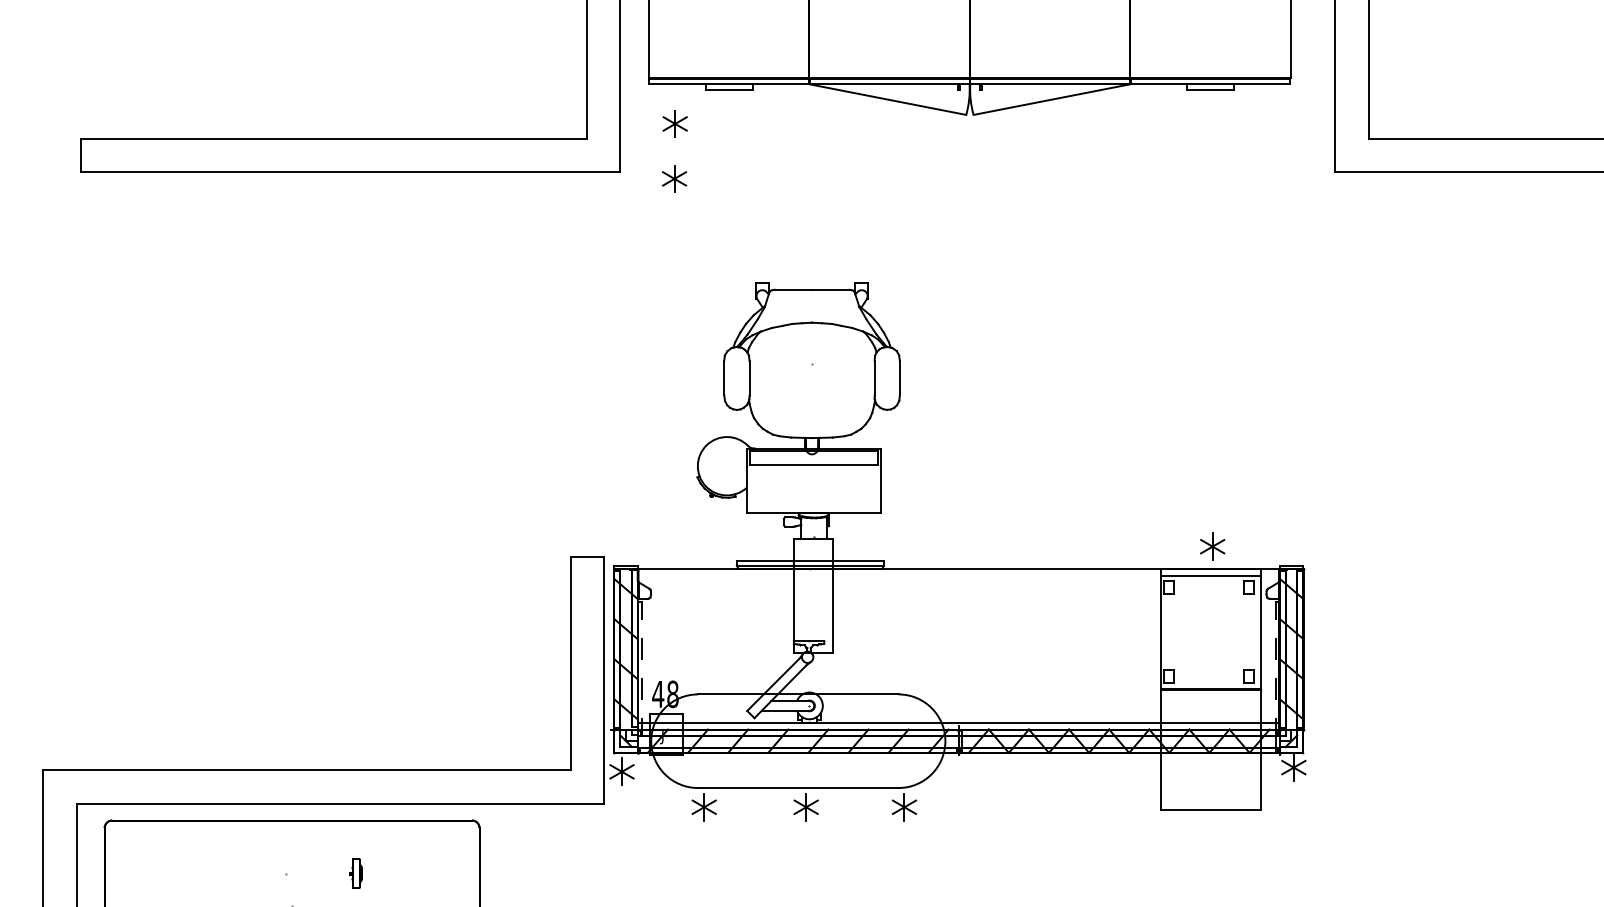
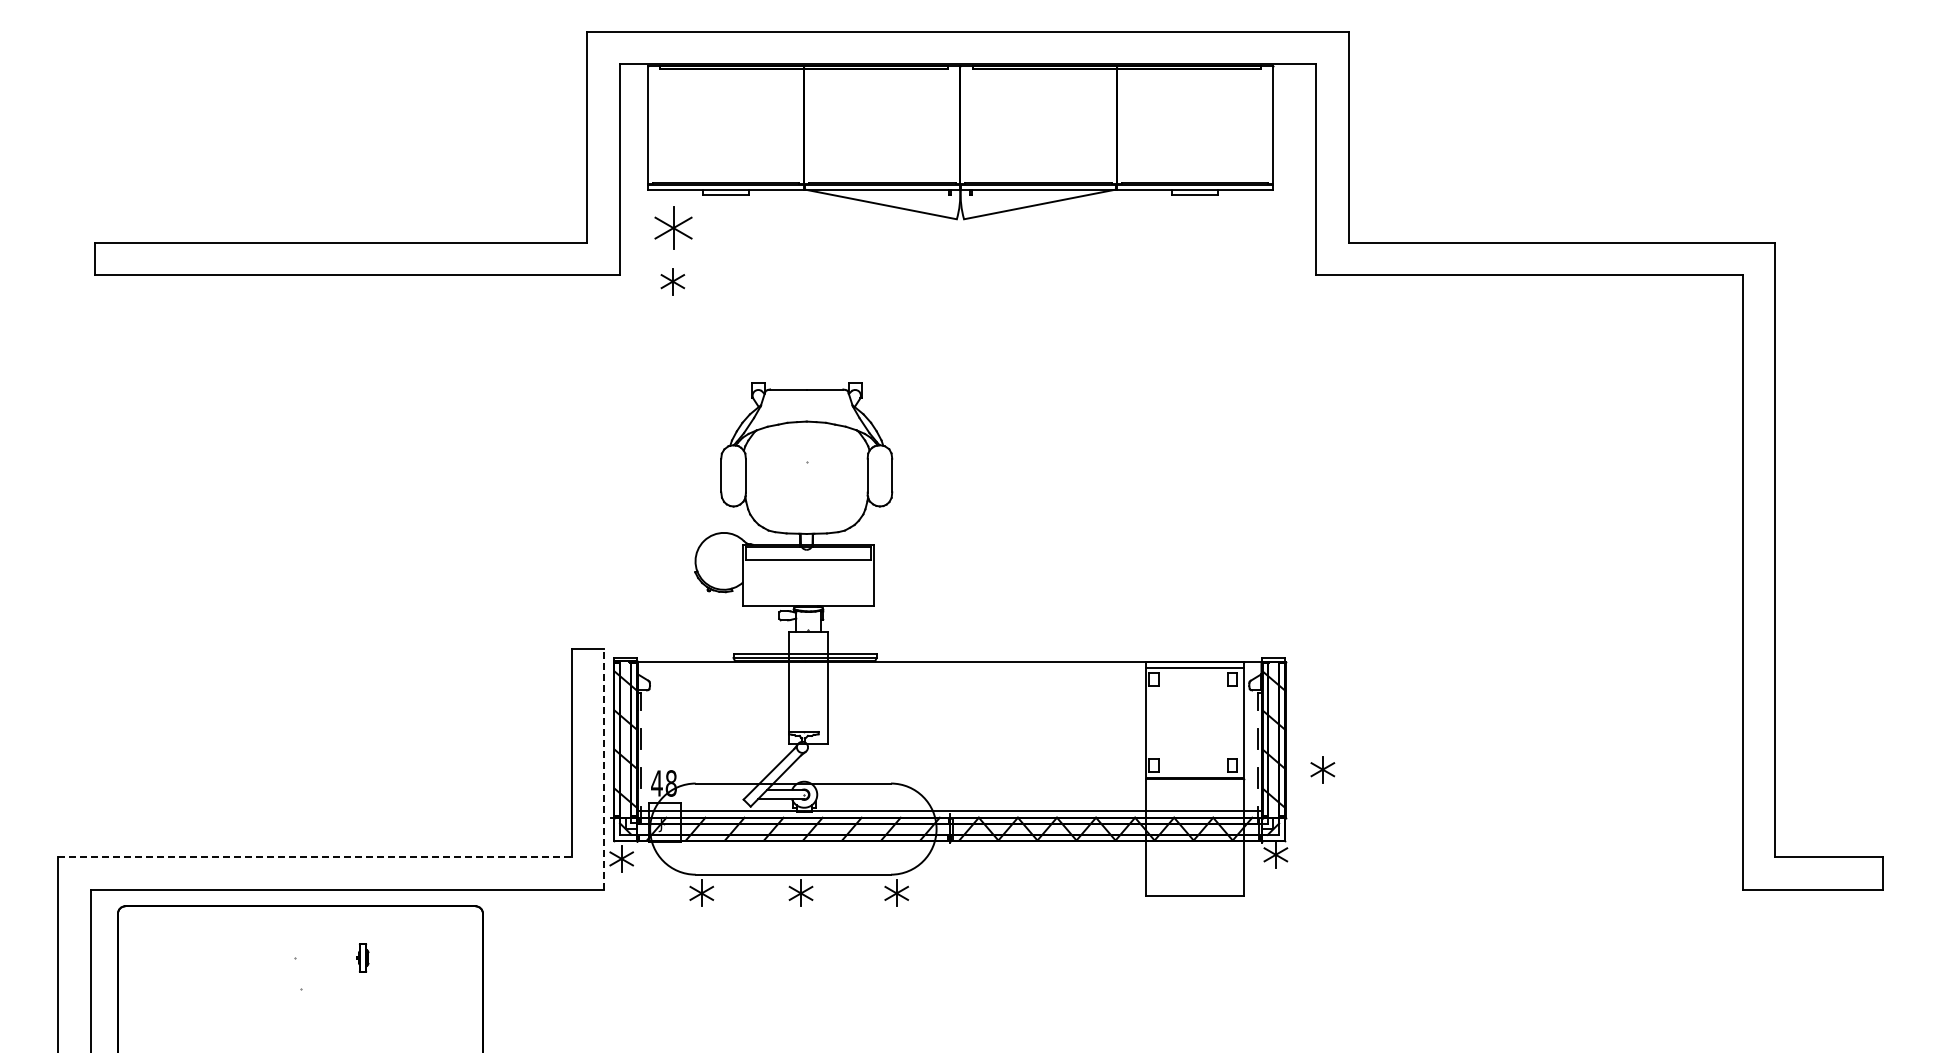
part: (675, 123) -> (673, 227), size x1.6
part: (1212, 546) -> (1322, 769), moved
line: (604, 679) -> (604, 769), solid -> dashed
line: (307, 770) -> (315, 857), solid -> dashed

